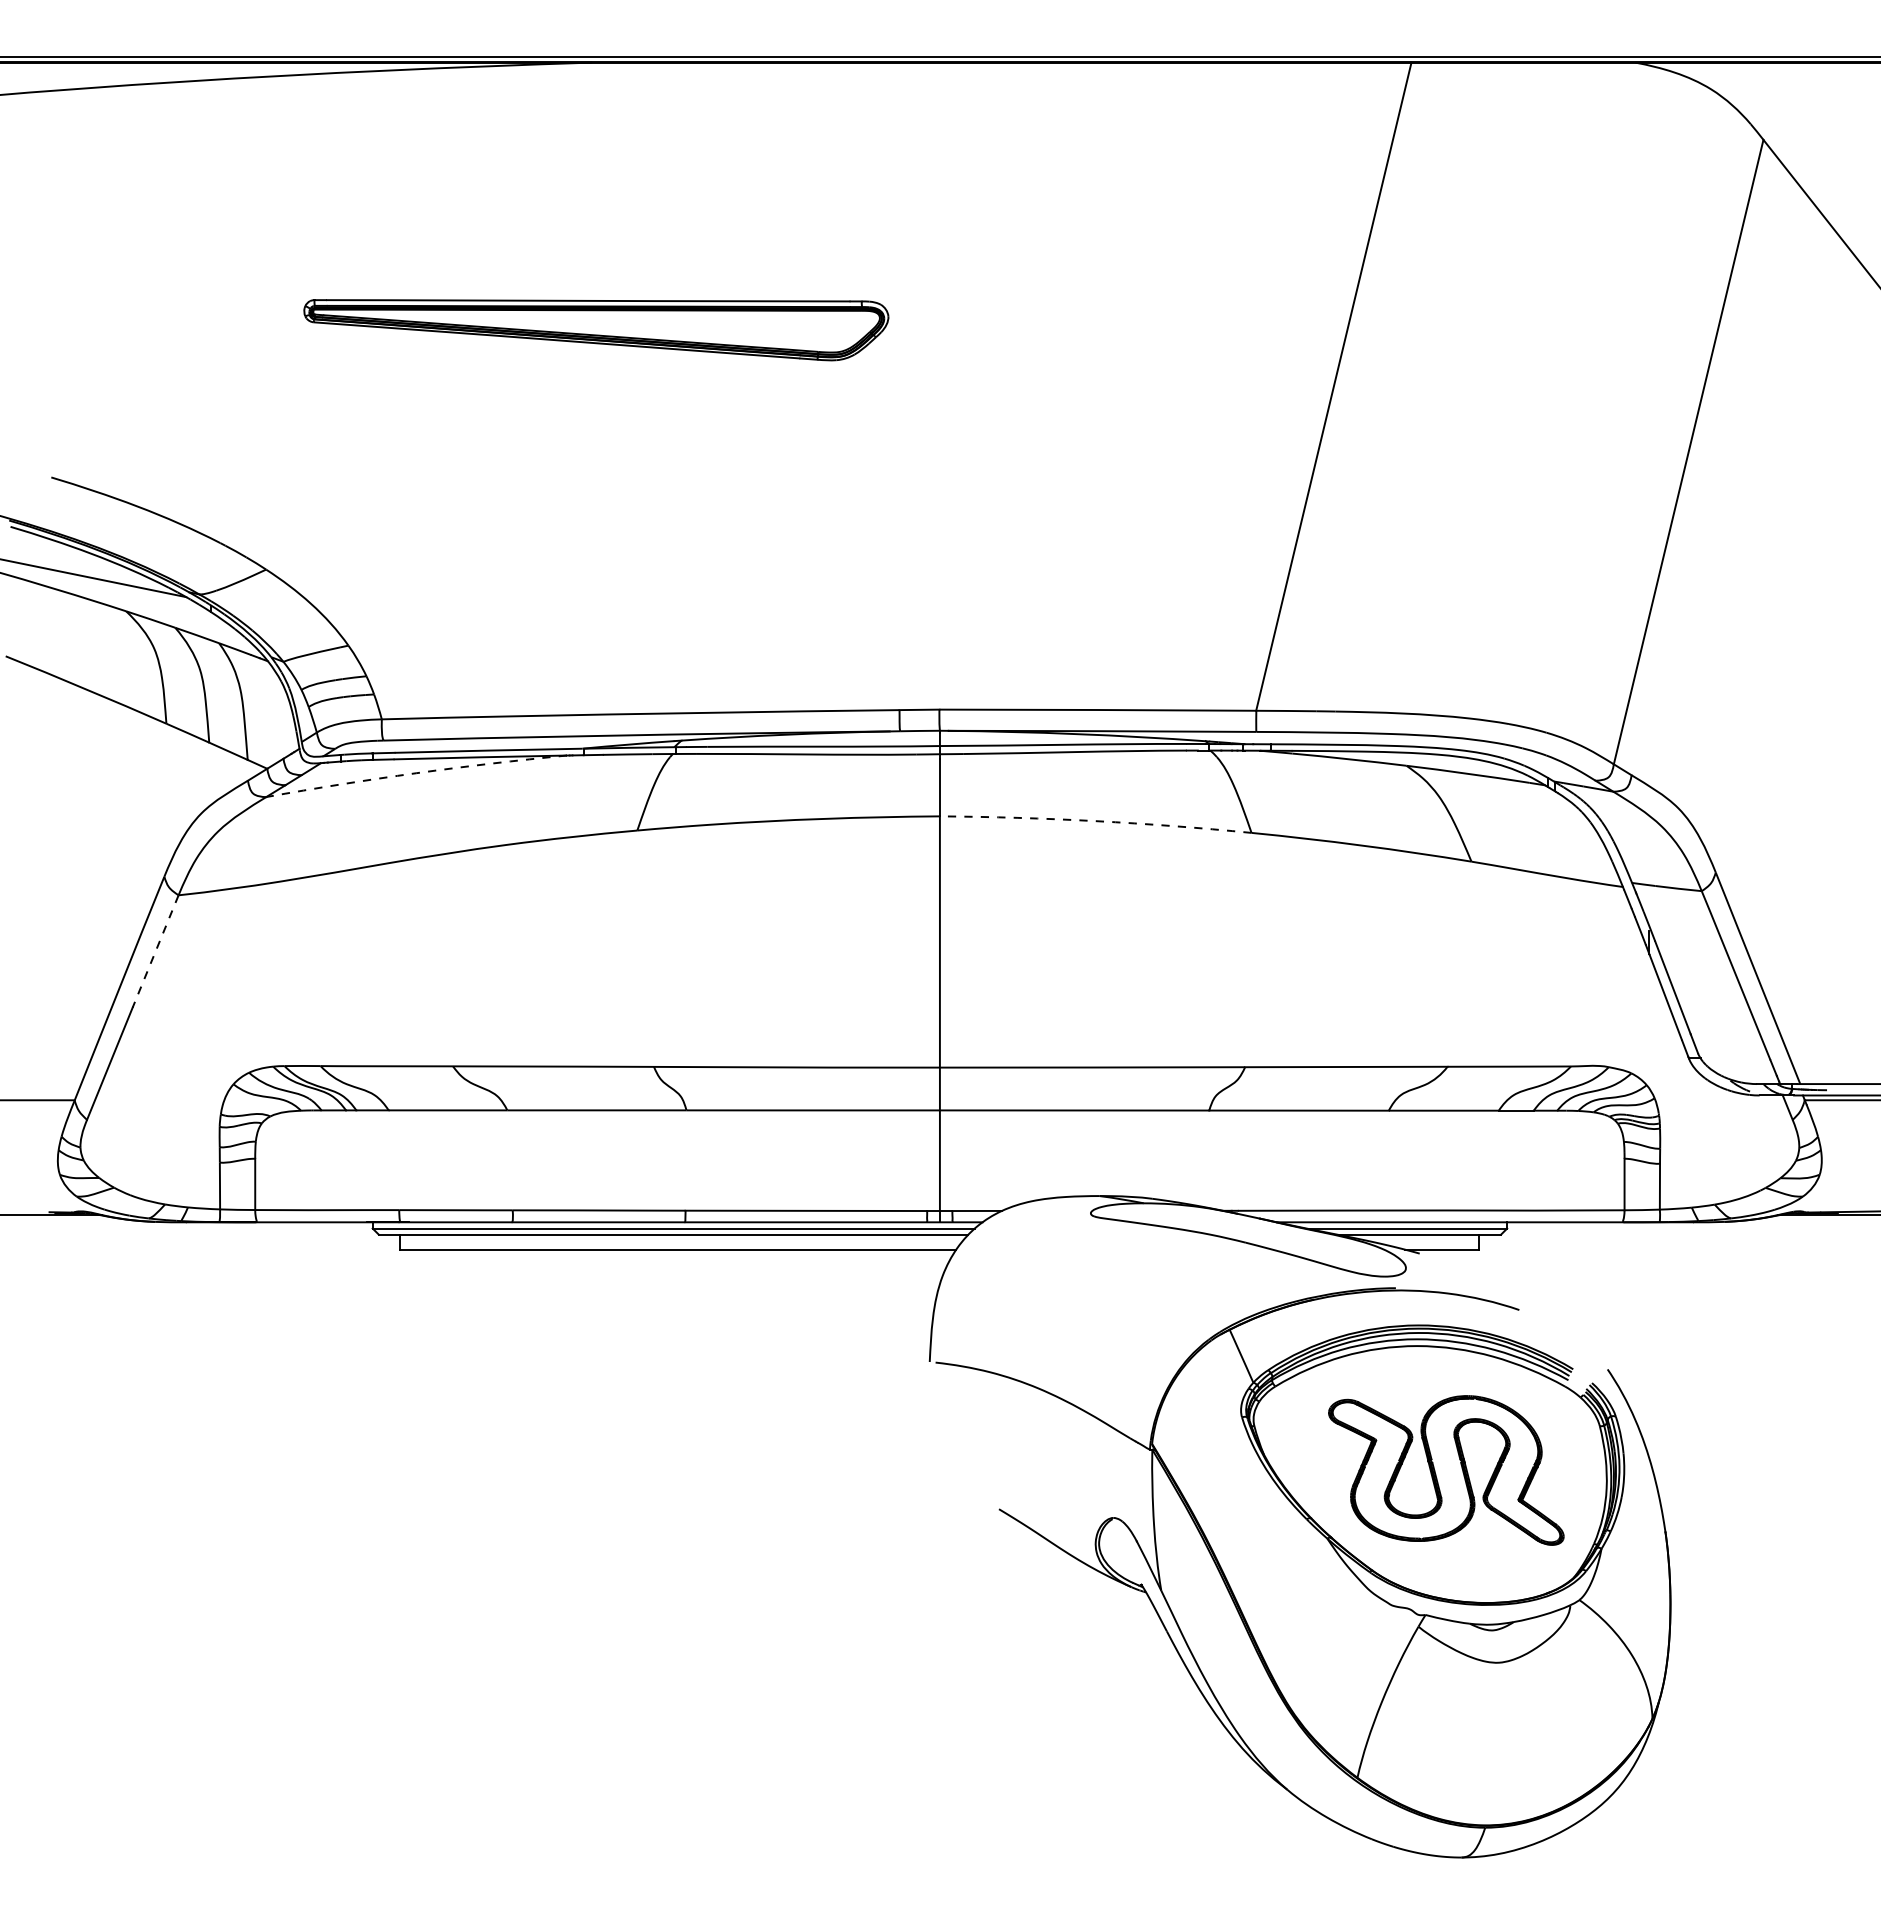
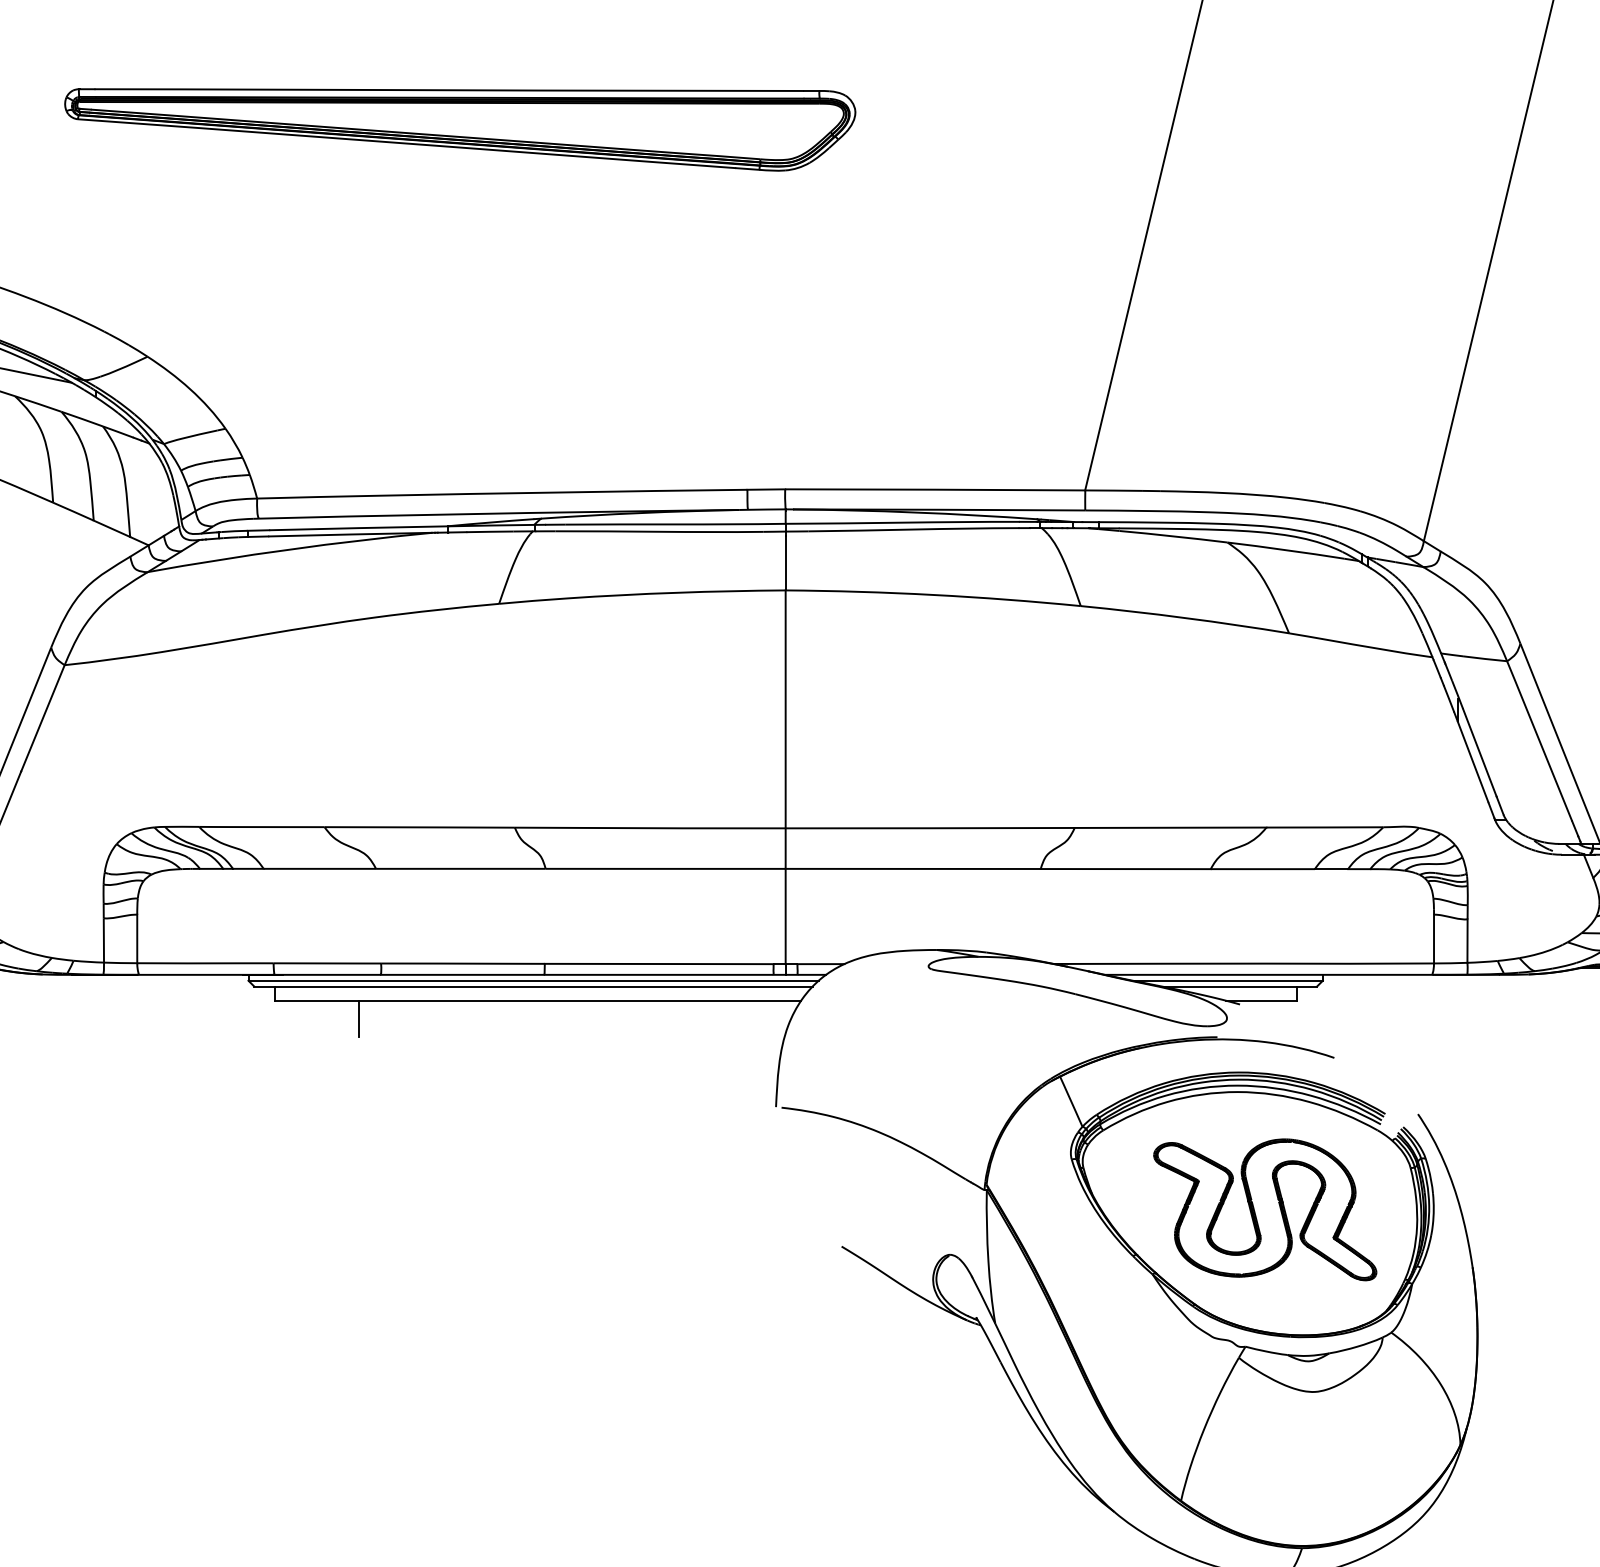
part: (596, 330) -> (460, 130), size x1.43
arc: (416, 773) -> (289, 549), dashed -> solid
arc: (1095, 821) -> (932, 595), dashed -> solid
line: (155, 951) -> (42, 718), dashed -> solid
line: (489, 1268) -> (359, 1018), added

